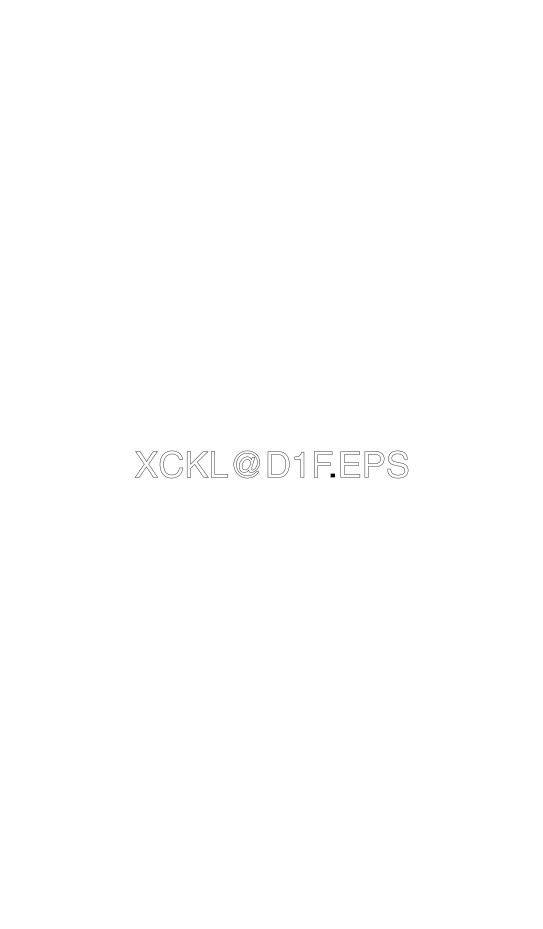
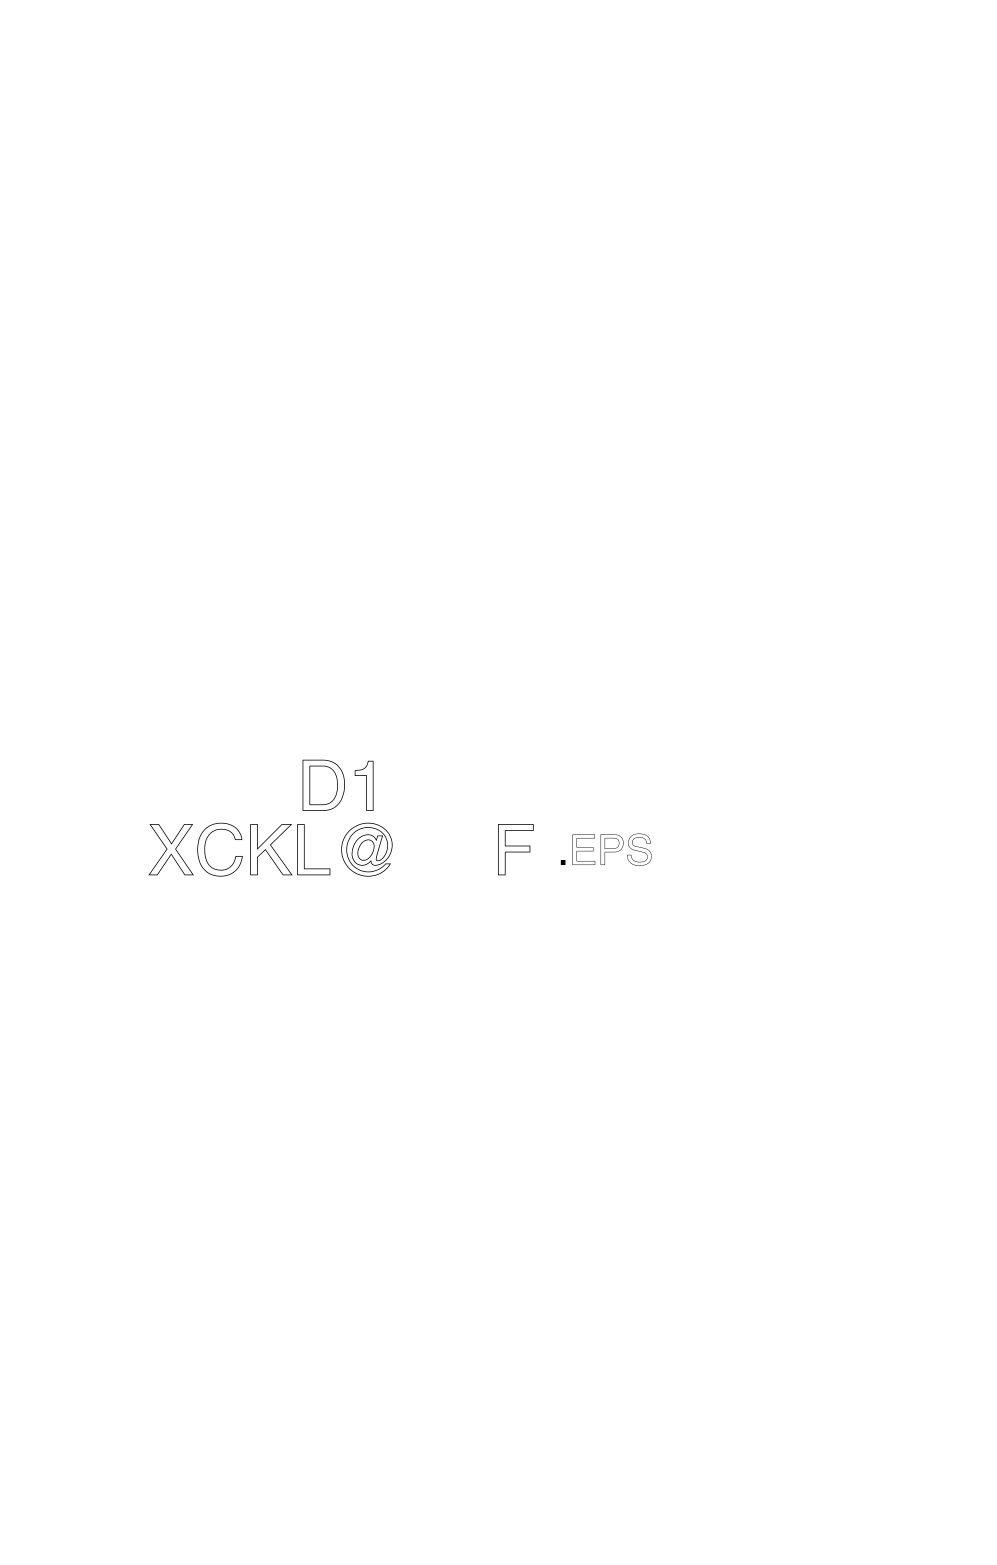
part: (285, 464) -> (337, 785), moved
part: (369, 464) -> (606, 849), size x0.6

